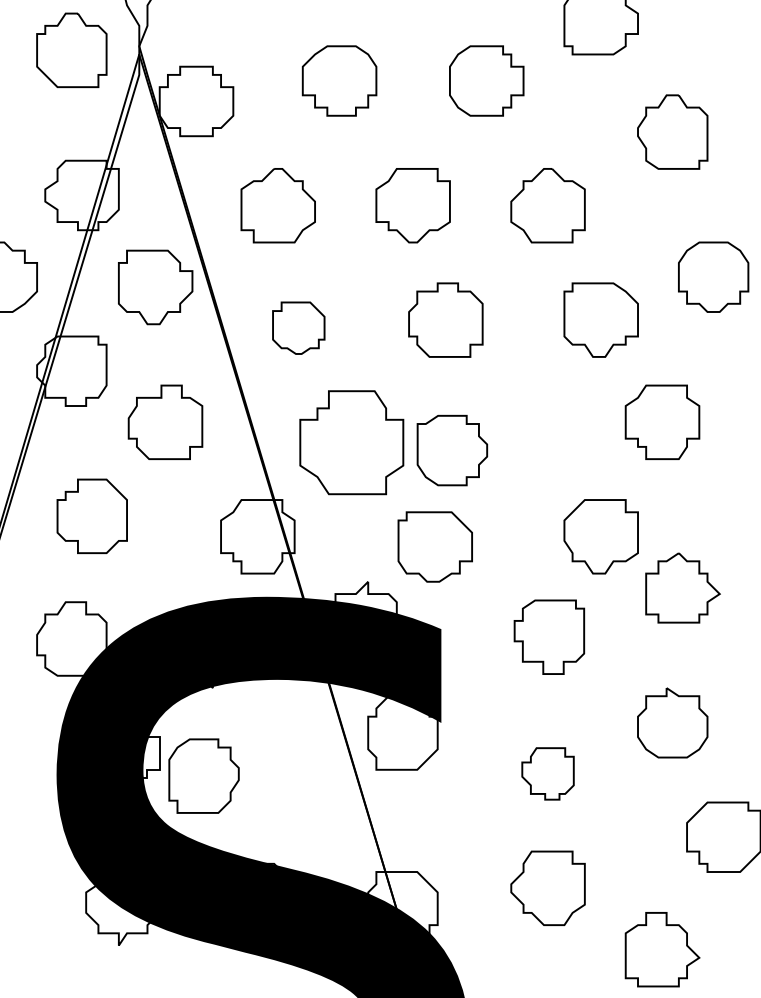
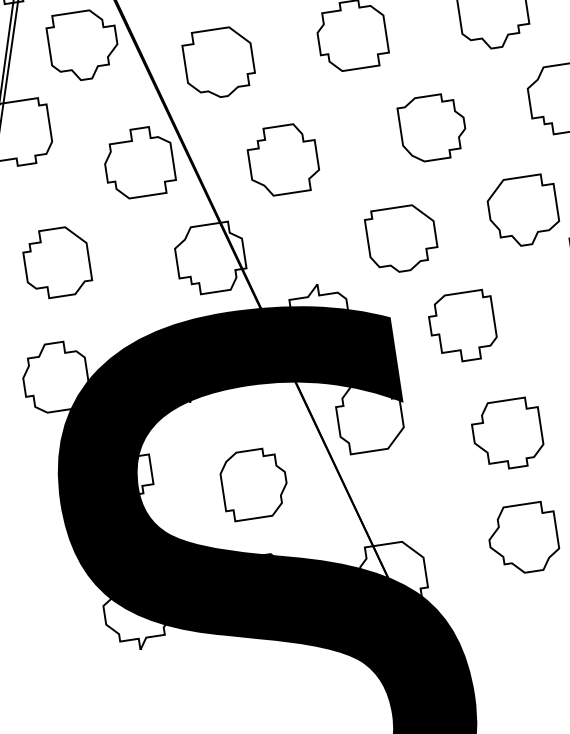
part: (298, 327) -> (218, 62), size x1.43
part: (165, 421) -> (139, 161), moved
part: (351, 442) -> (283, 159), size x0.71
part: (452, 450) -> (432, 127), moved
part: (434, 546) -> (401, 238), moved
part: (549, 636) -> (462, 326), moved
part: (547, 773) -> (507, 434), size x1.43
part: (203, 775) -> (253, 483), moved

